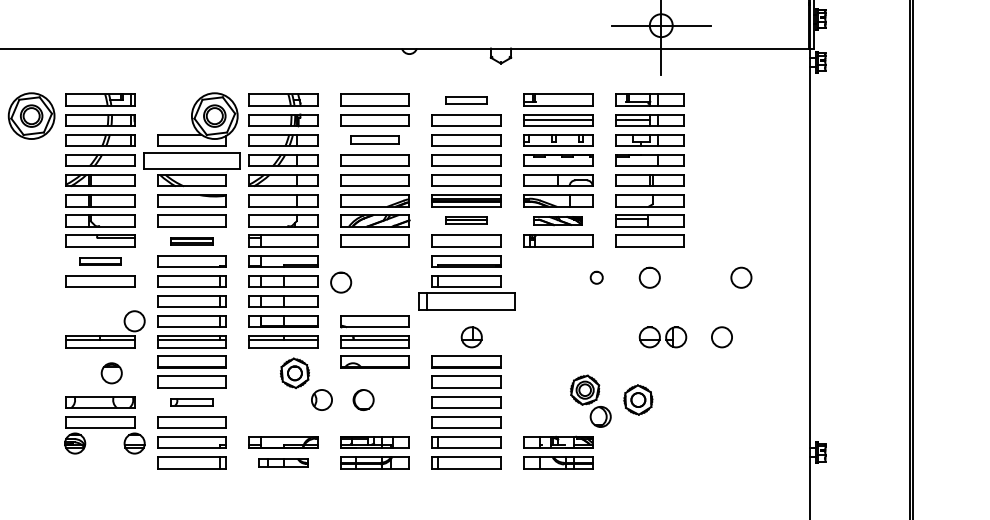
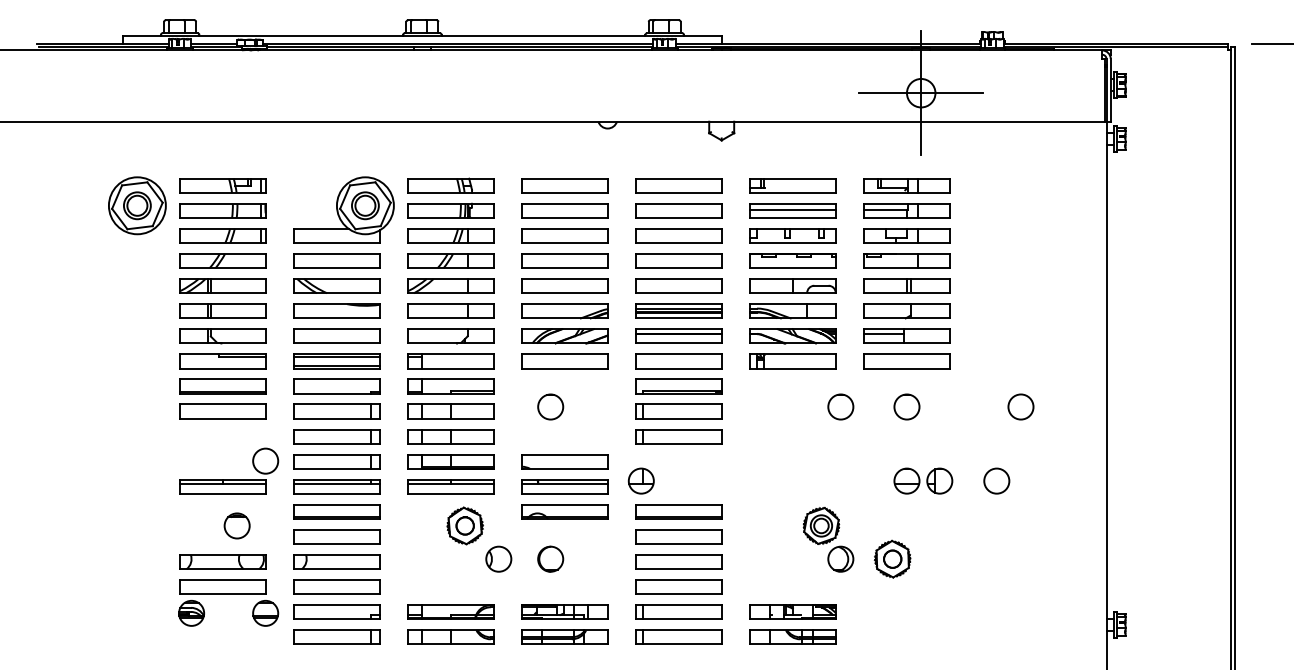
part: (466, 99) -> (678, 185), size x1.67
part: (374, 140) -> (564, 235), size x1.43
part: (191, 160) -> (336, 260), size x0.71
part: (466, 220) -> (678, 335), size x1.67
part: (557, 221) -> (792, 336), size x1.43
part: (191, 241) -> (336, 361), size x1.67
part: (100, 261) -> (222, 386), size x1.67
circle: (596, 277) -> (840, 406), size x1.67
circle: (340, 282) -> (550, 406), moved
part: (466, 301) -> (678, 436), size x0.71
part: (471, 336) -> (640, 480), moved
part: (191, 401) -> (336, 561), size x1.67
part: (590, 401) -> (828, 539), moved
part: (283, 462) -> (450, 636), size x1.43

